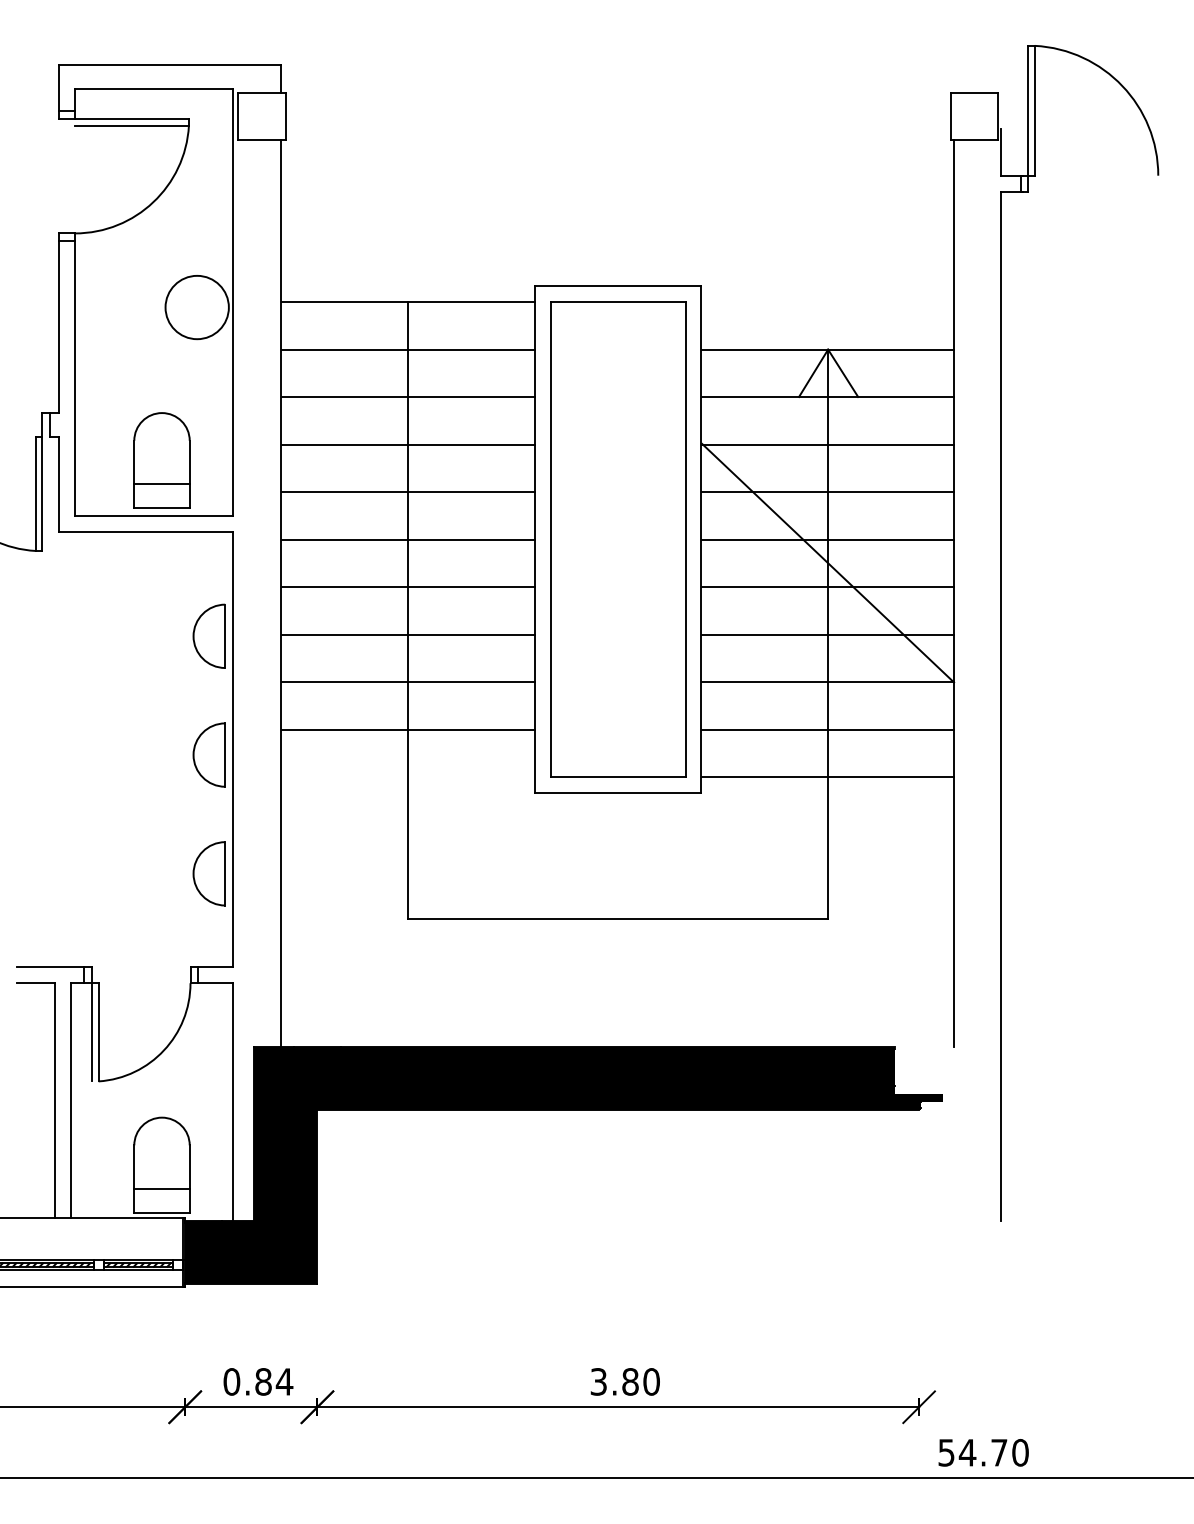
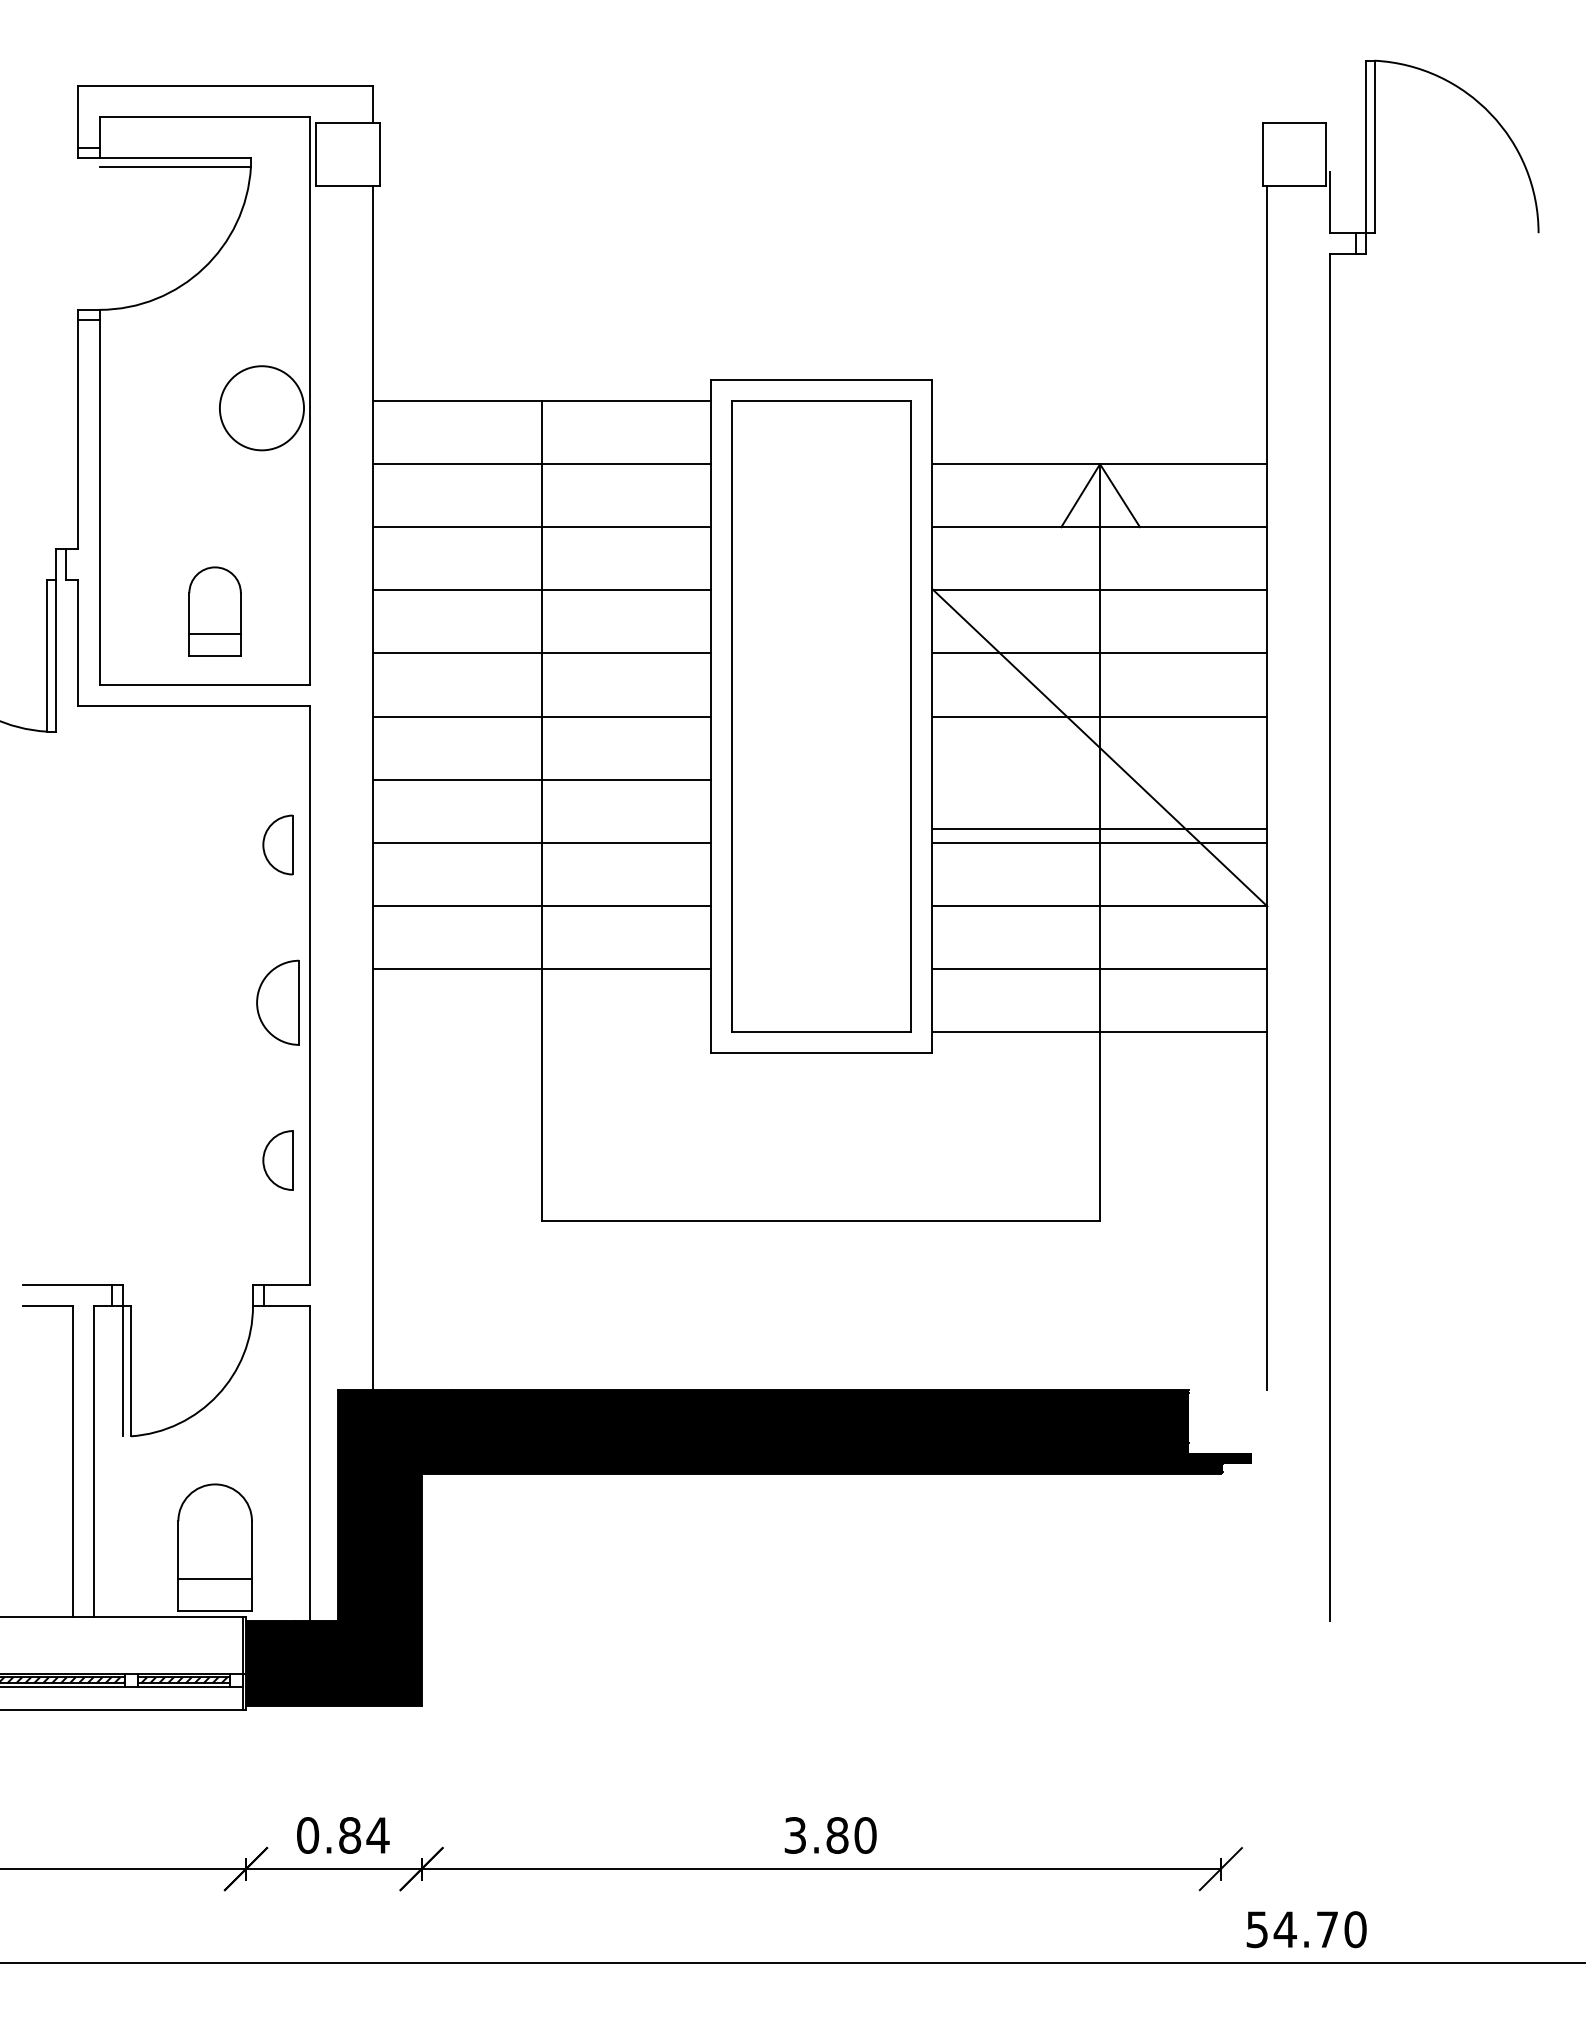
part: (161, 460) -> (214, 611), size x0.7
line: (827, 586) -> (1099, 828), moved
part: (208, 635) -> (277, 844), size x0.7
part: (208, 873) -> (277, 1160), size x0.7

